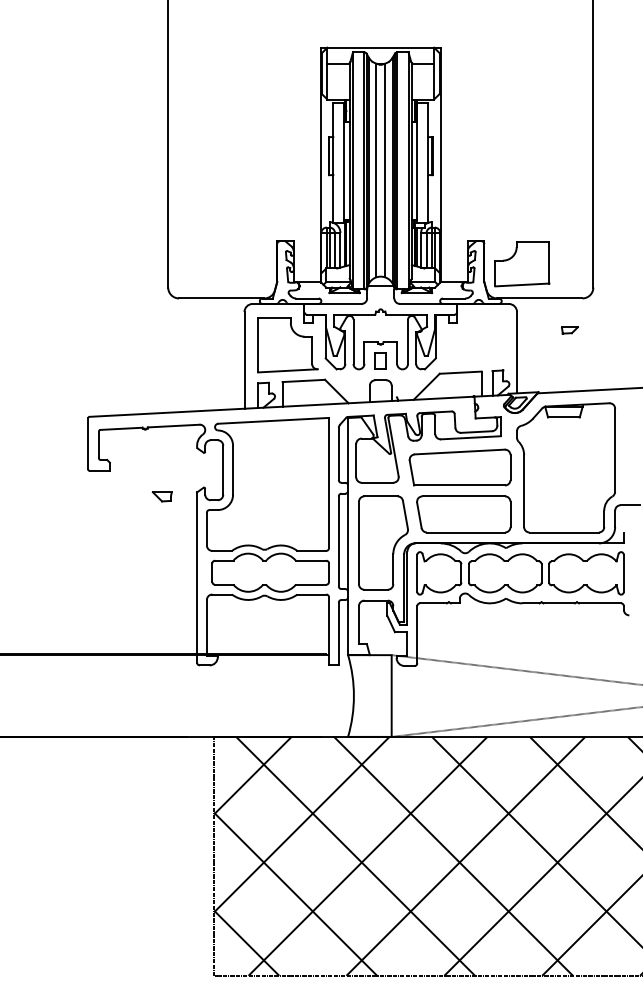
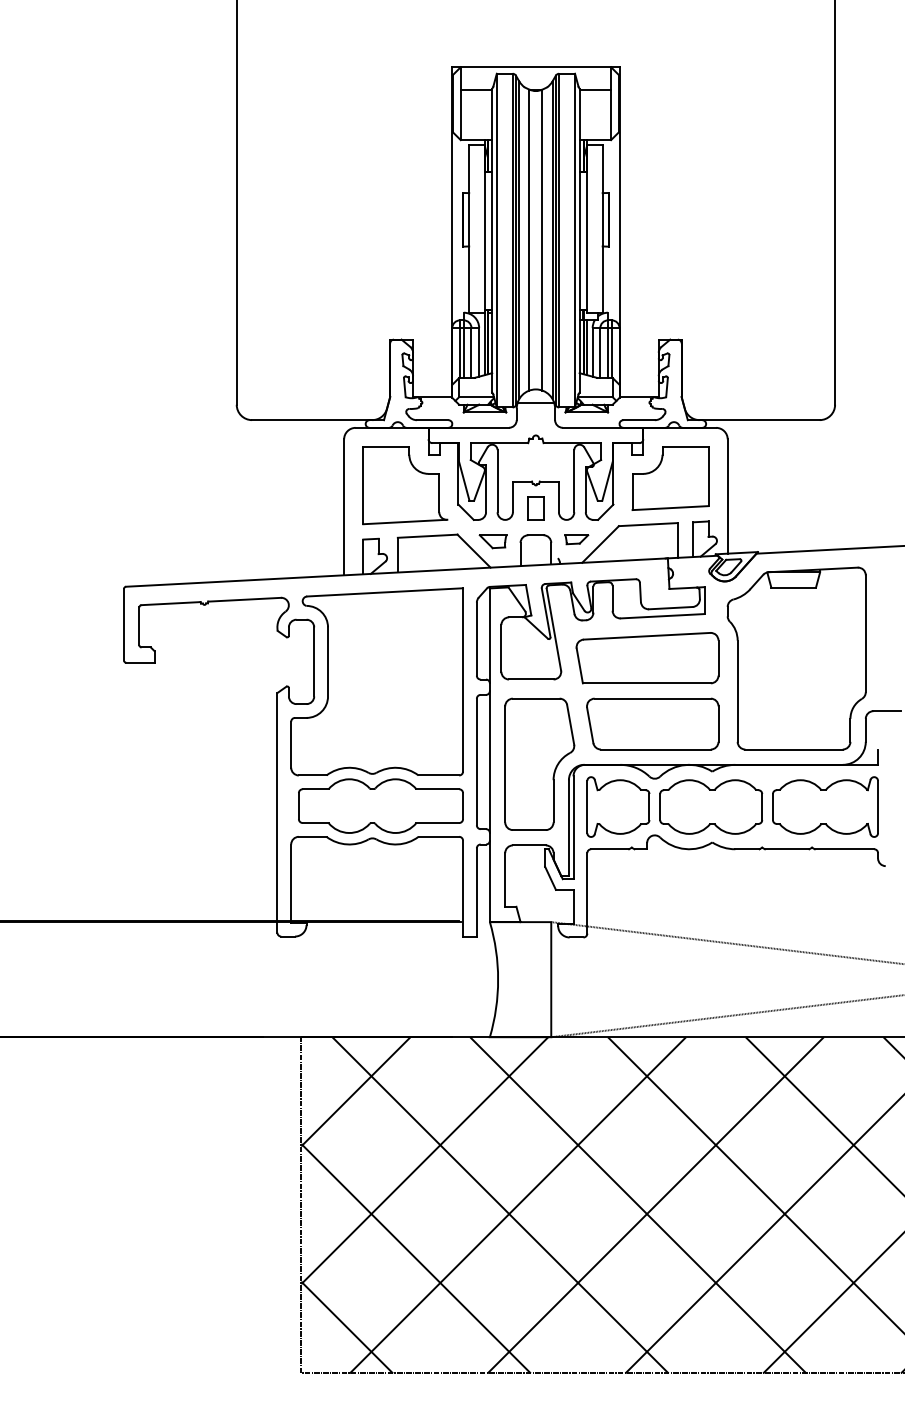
part: (522, 264) -> (670, 479), moved
part: (569, 330) -> (576, 539), moved
part: (161, 496) -> (491, 541), moved

